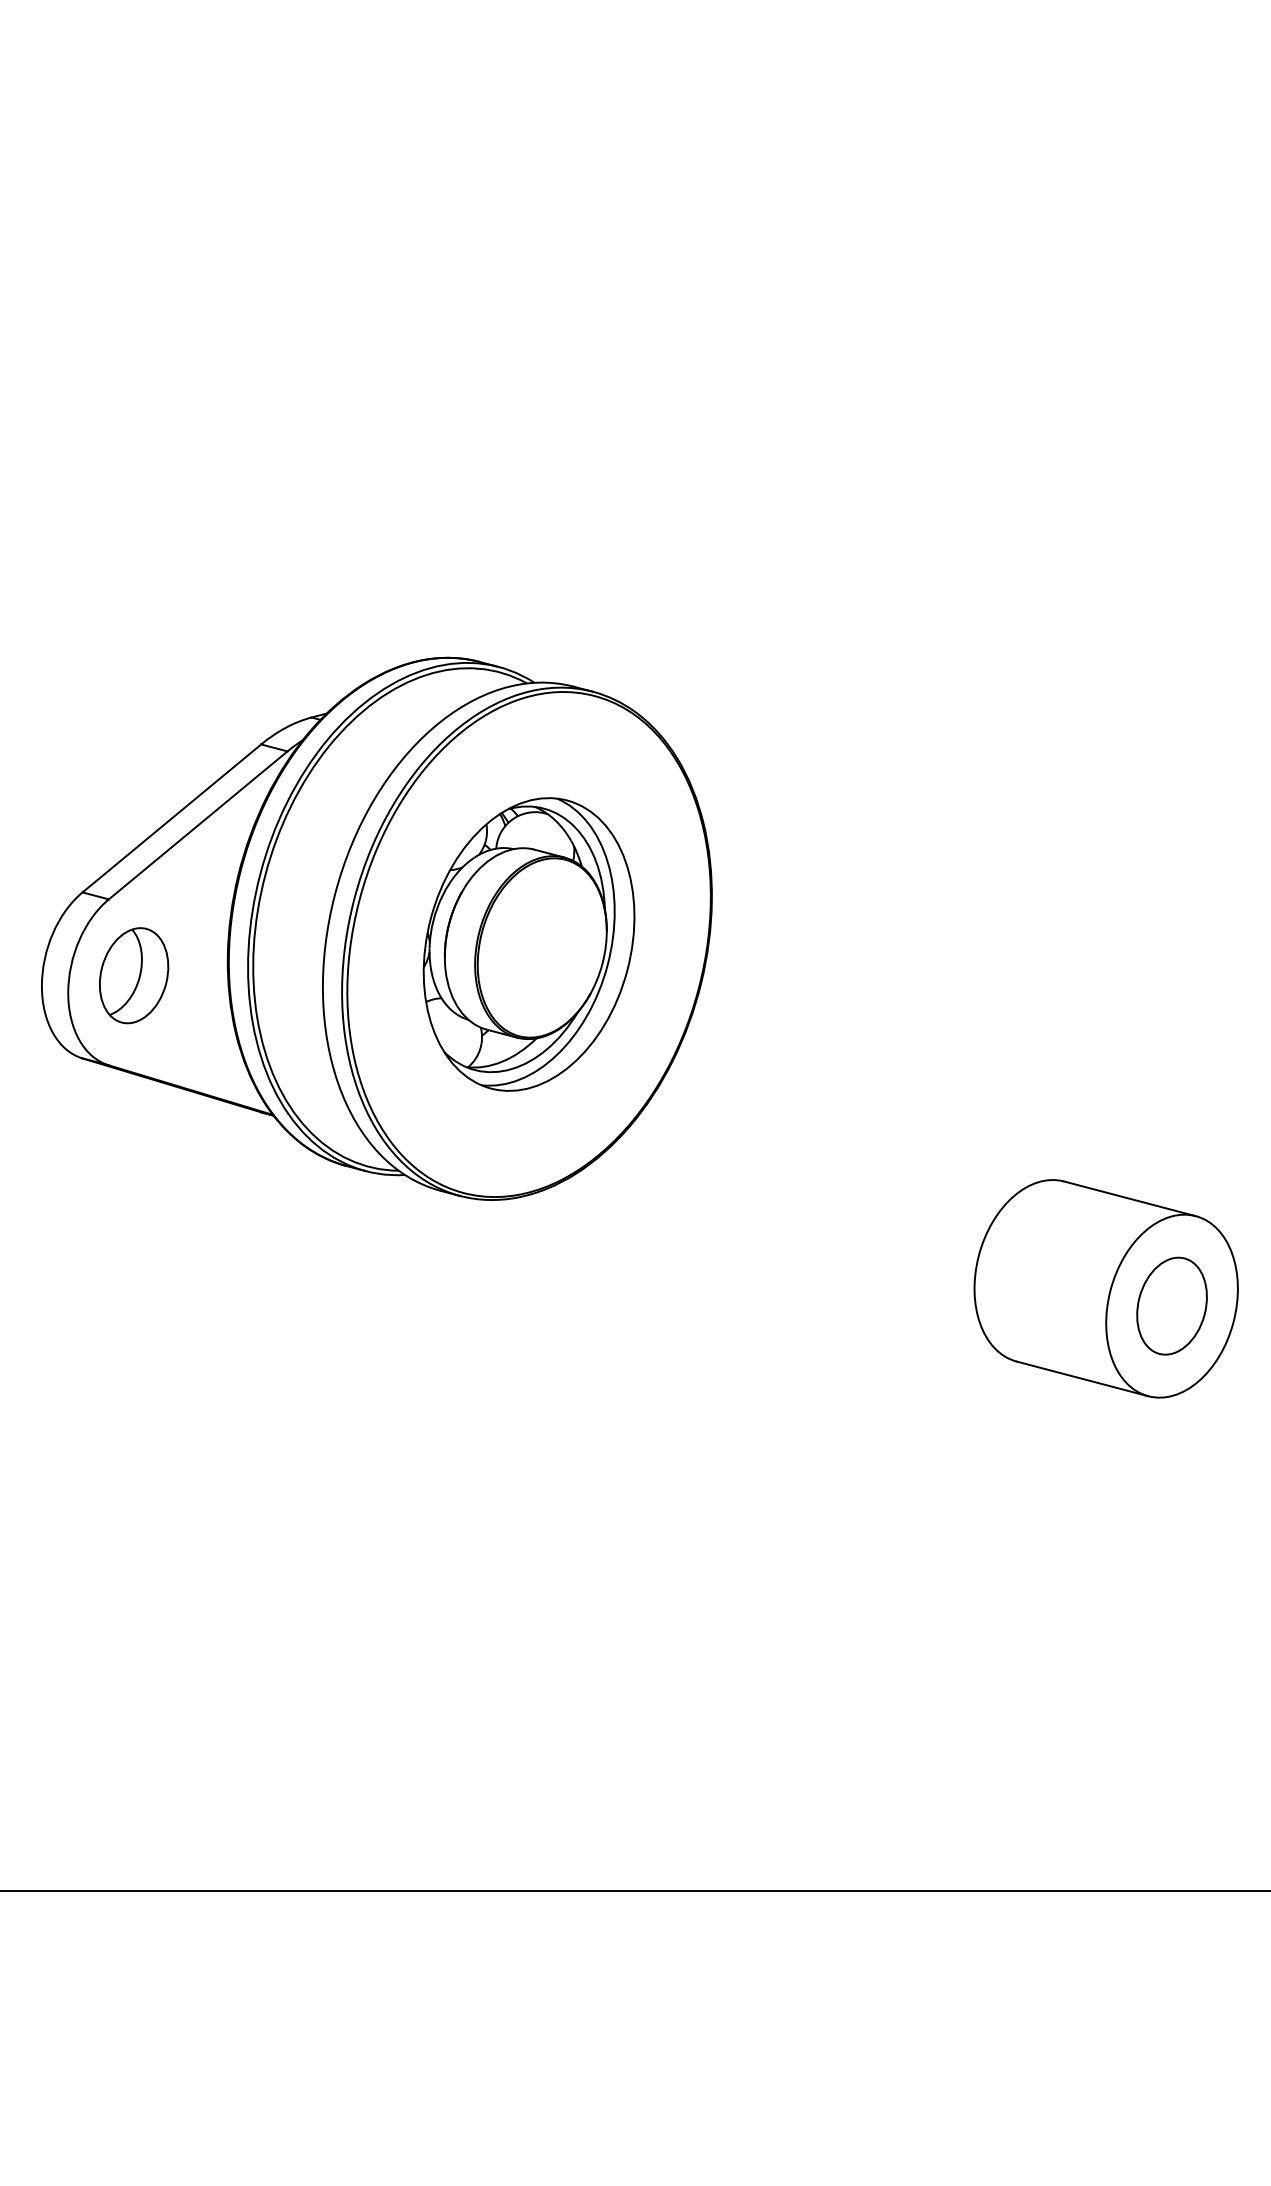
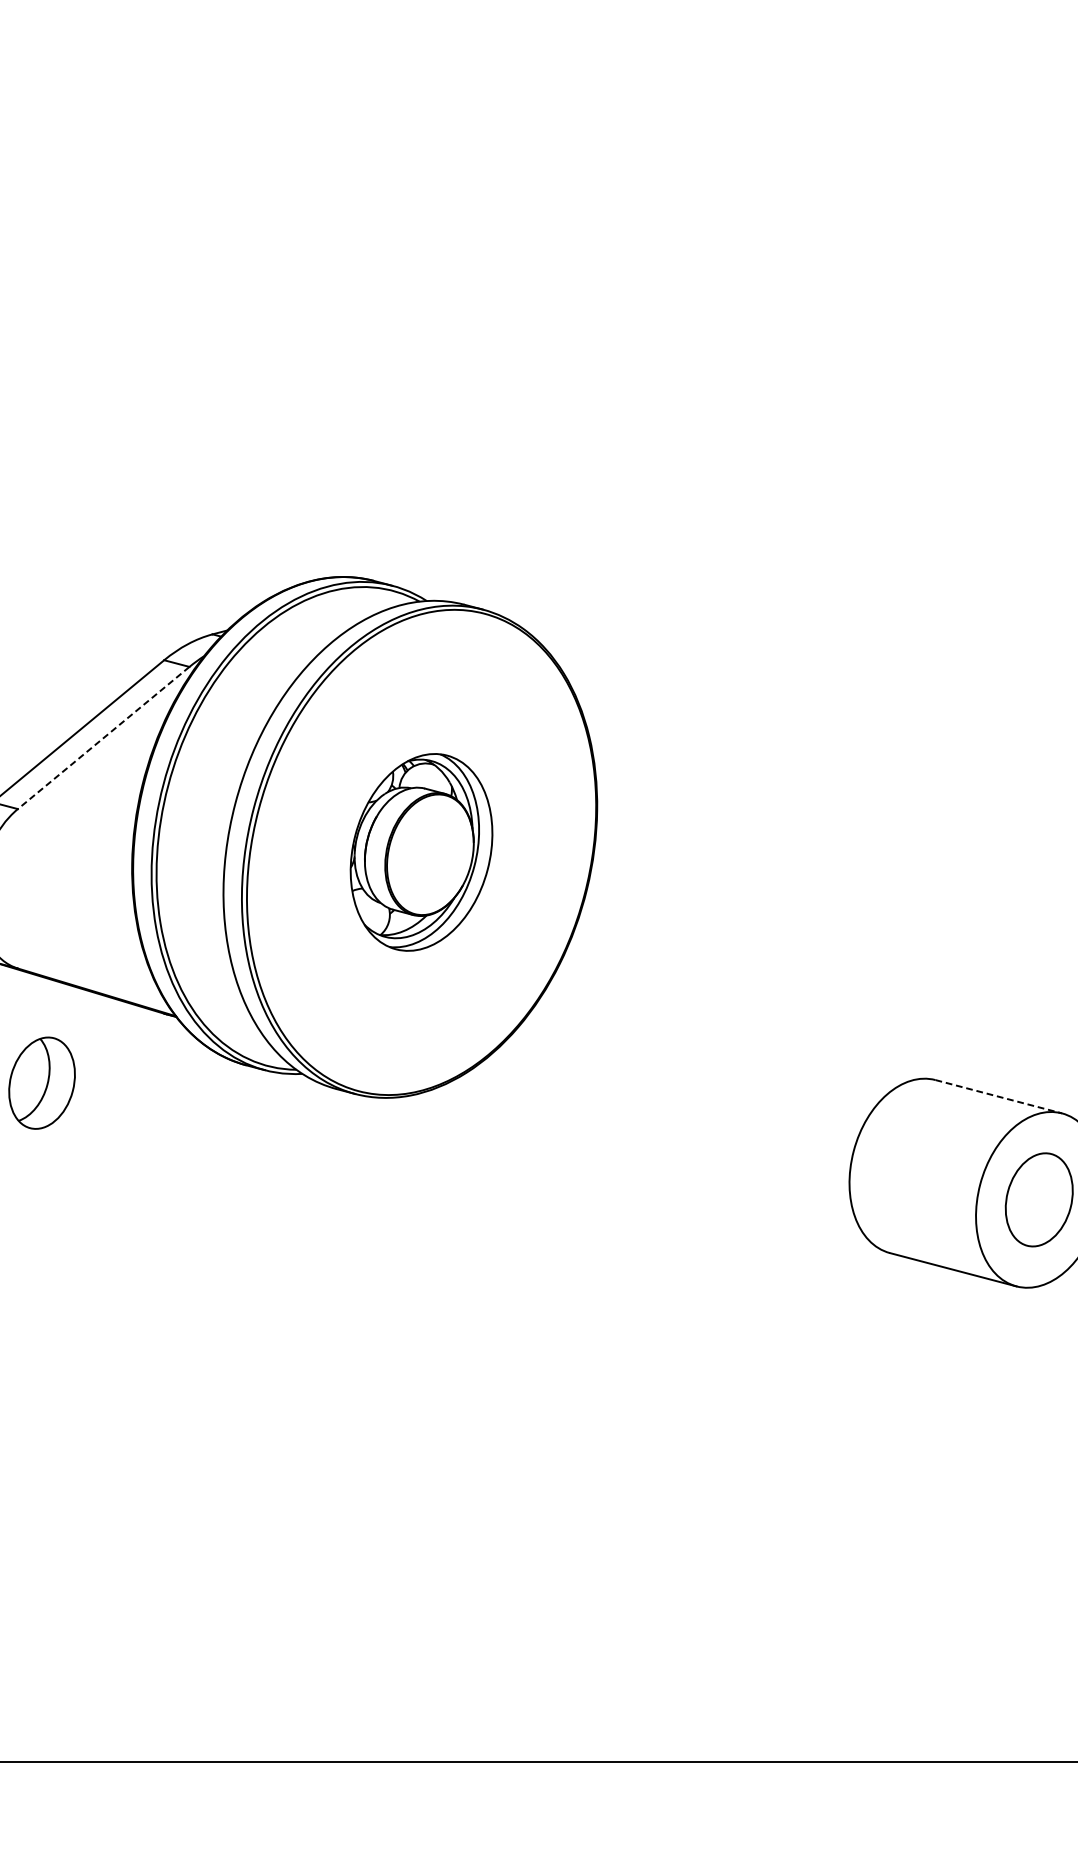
line: (198, 825) -> (103, 738), solid -> dashed
part: (528, 944) -> (421, 852), size x0.7
part: (134, 975) -> (42, 1082), moved
line: (1130, 1198) -> (999, 1096), solid -> dashed

